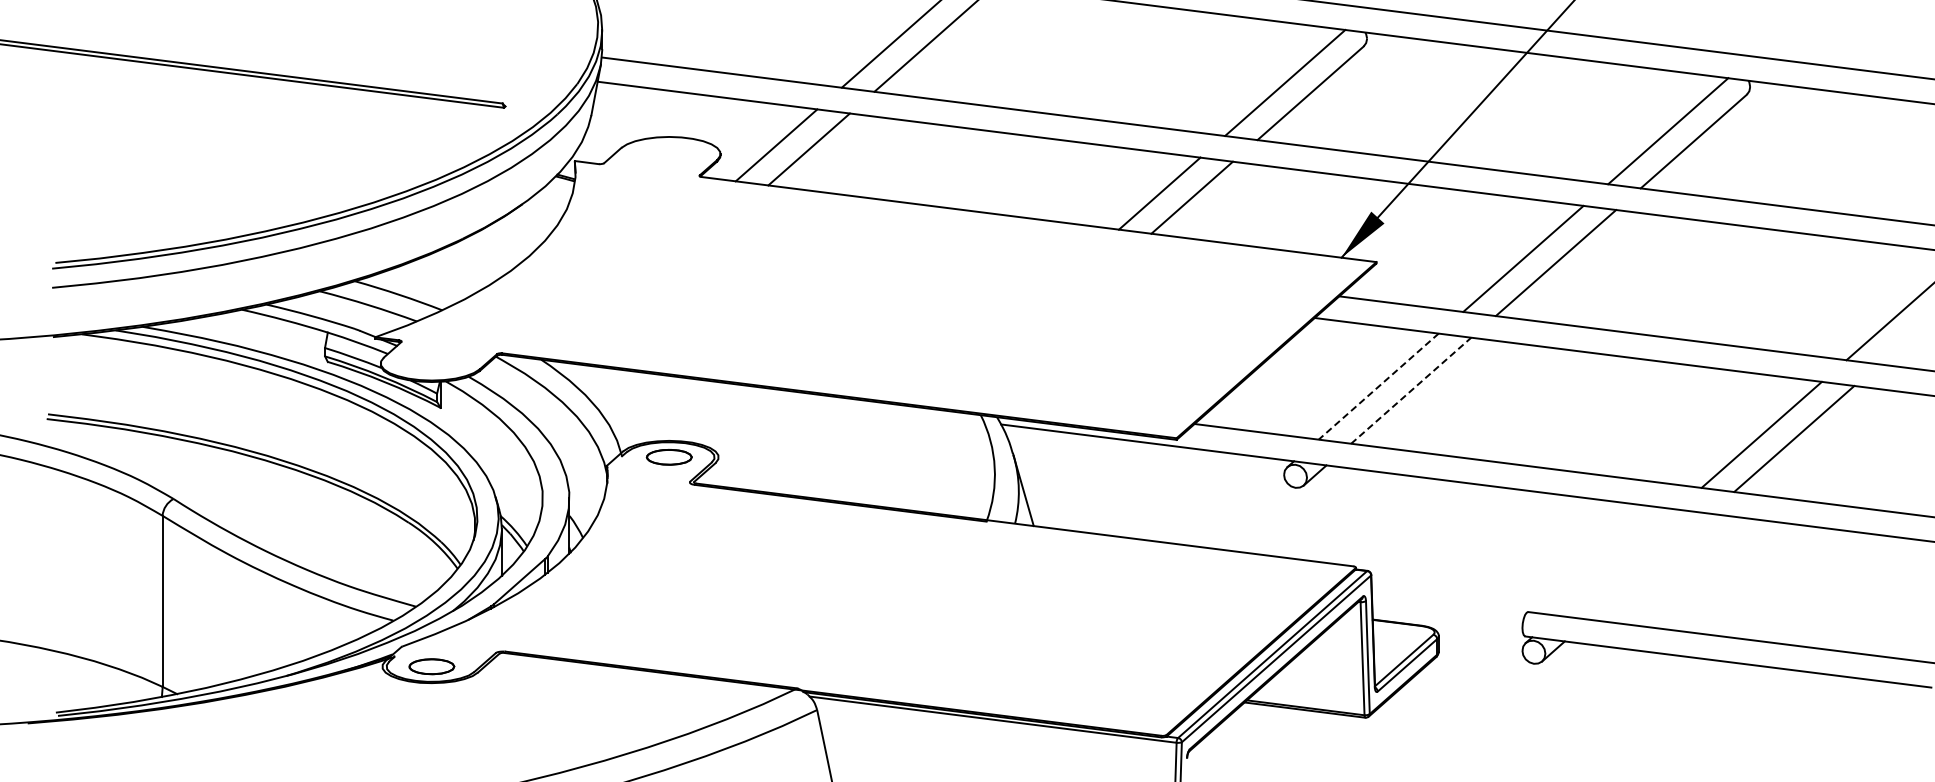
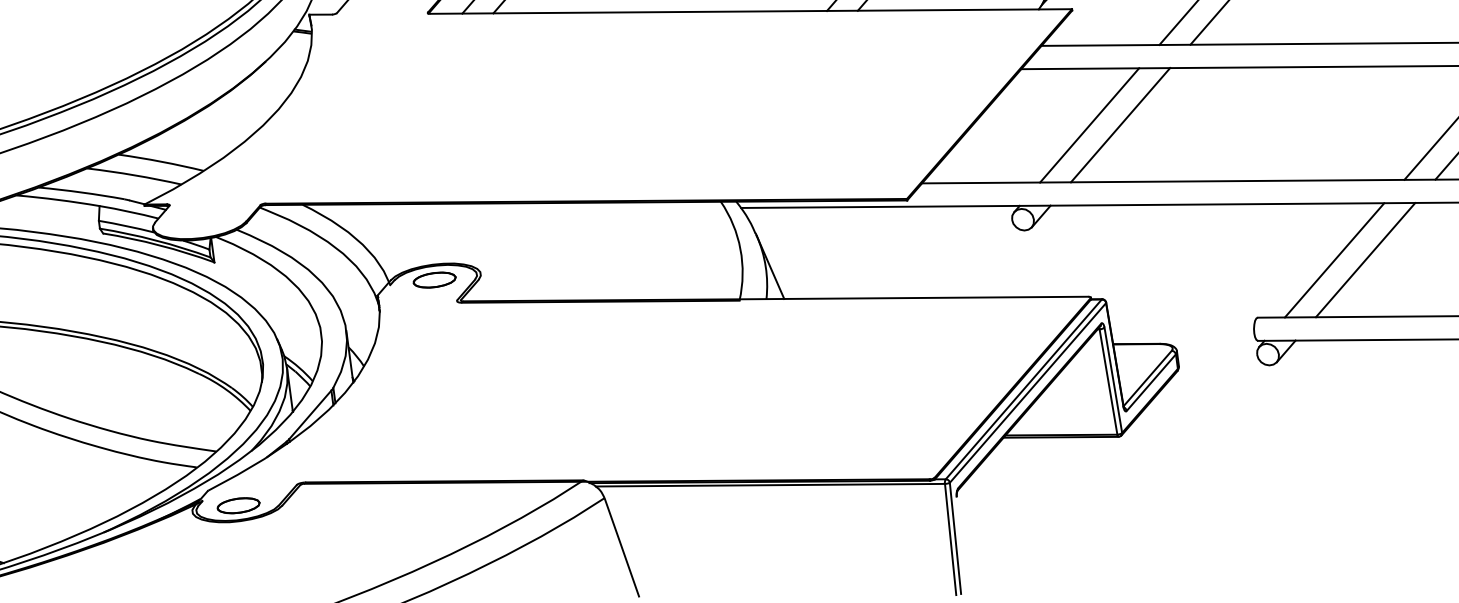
line: (1378, 386) -> (1089, 125), dashed -> solid
line: (1411, 390) -> (1120, 124), dashed -> solid
line: (1616, 562) -> (1334, 260), added
line: (1649, 566) -> (1365, 259), added

